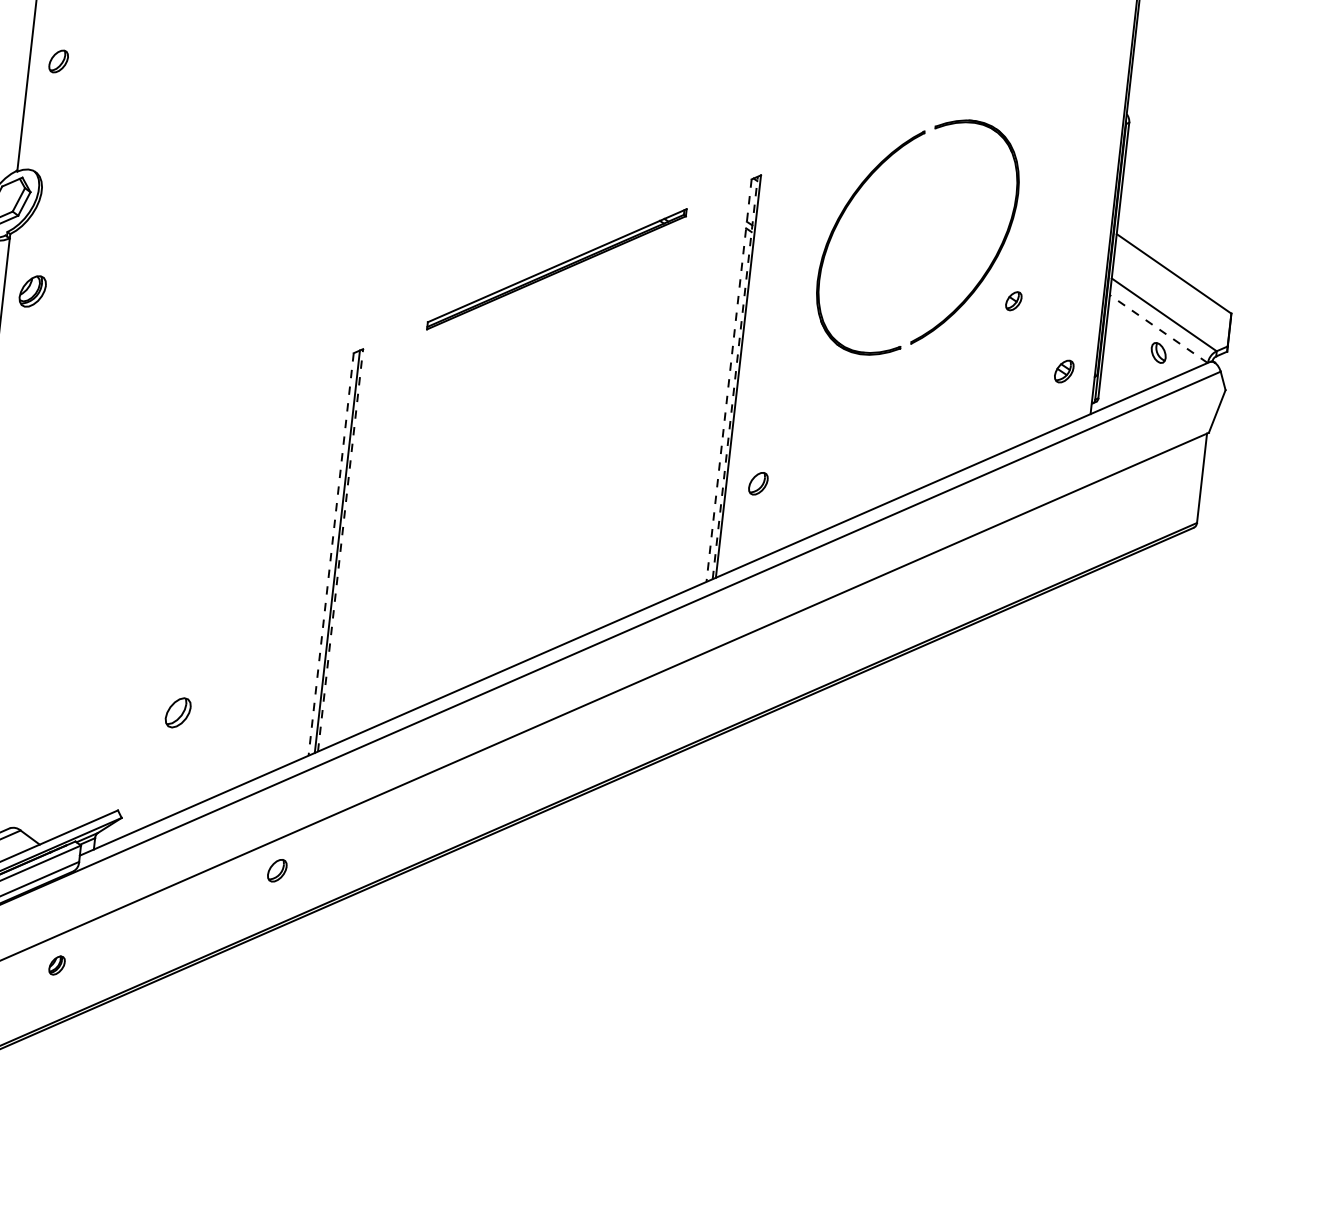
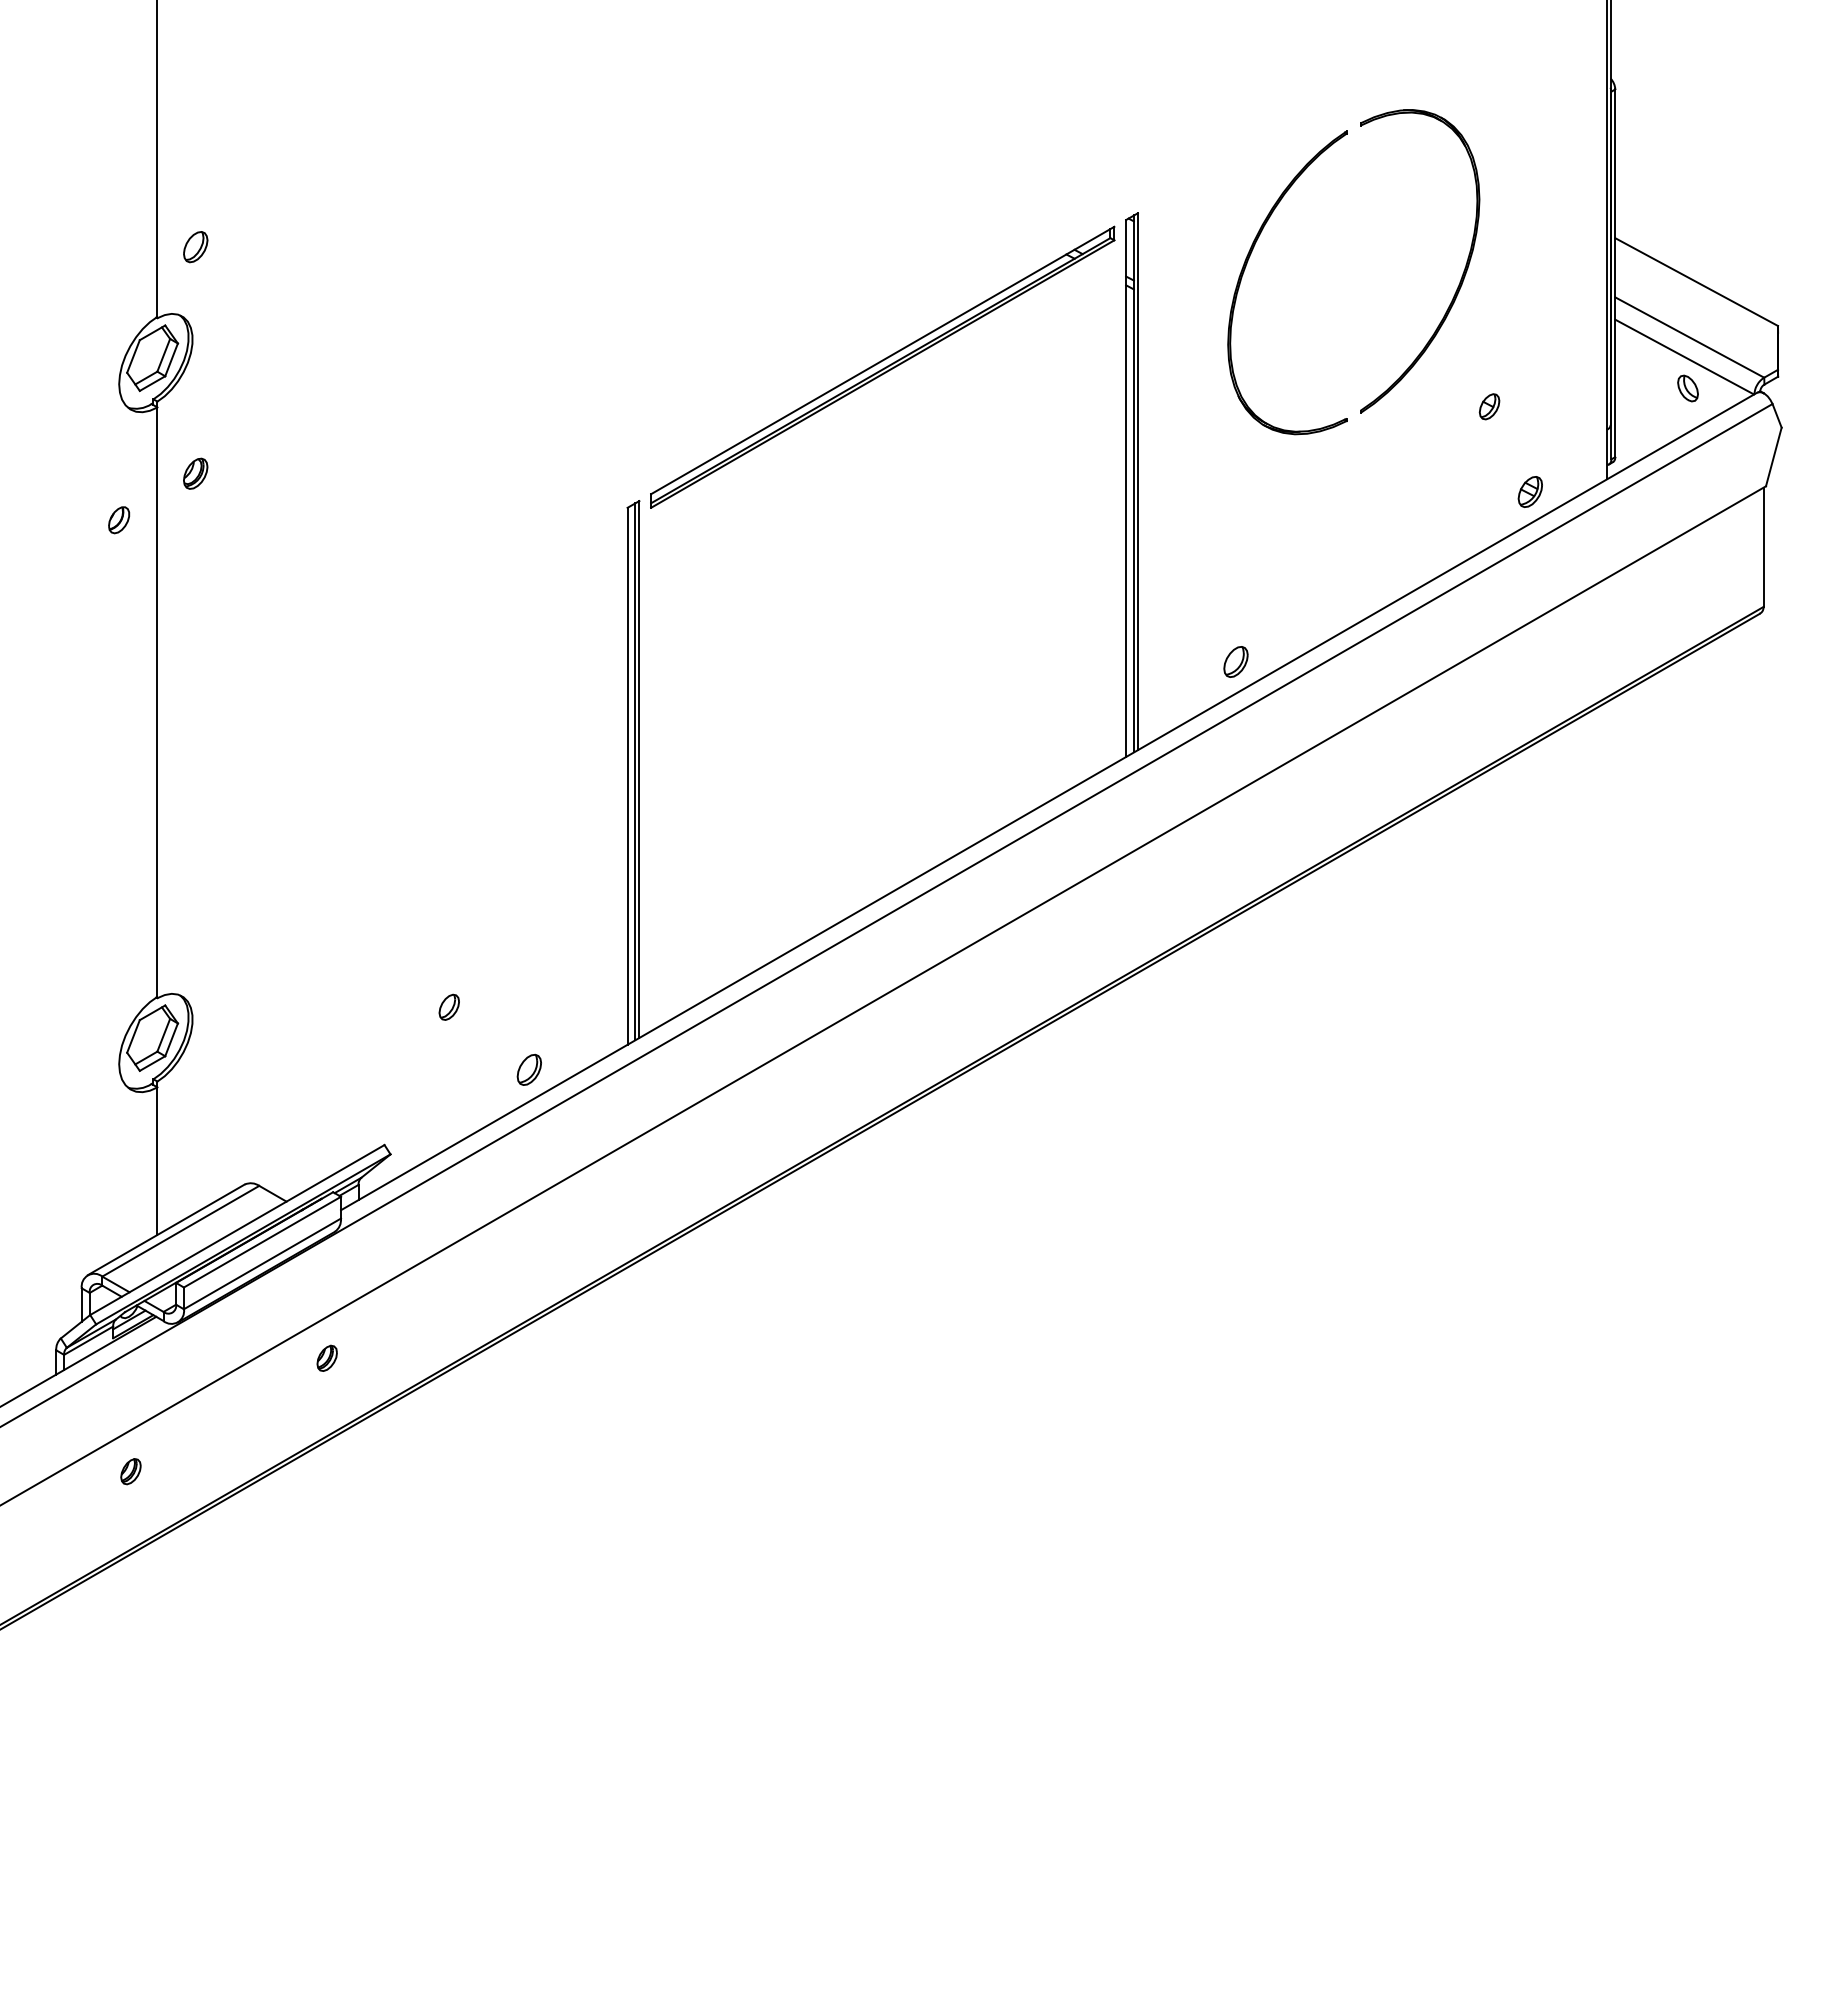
part: (58, 61) -> (195, 247), moved
part: (556, 268) -> (882, 366), size x1.43
part: (32, 291) -> (195, 473), size x0.71
part: (1013, 301) -> (1489, 406), moved
line: (1158, 329) -> (1684, 357), dashed -> solid
part: (1063, 371) -> (1529, 491), moved
line: (735, 377) -> (1133, 483), dashed -> solid
line: (729, 381) -> (1126, 489), dashed -> solid
part: (758, 483) -> (1235, 661), moved
line: (340, 550) -> (639, 769), dashed -> solid
line: (331, 554) -> (627, 776), dashed -> solid
part: (177, 711) -> (448, 1006), size x0.62
part: (276, 870) -> (528, 1069), moved

